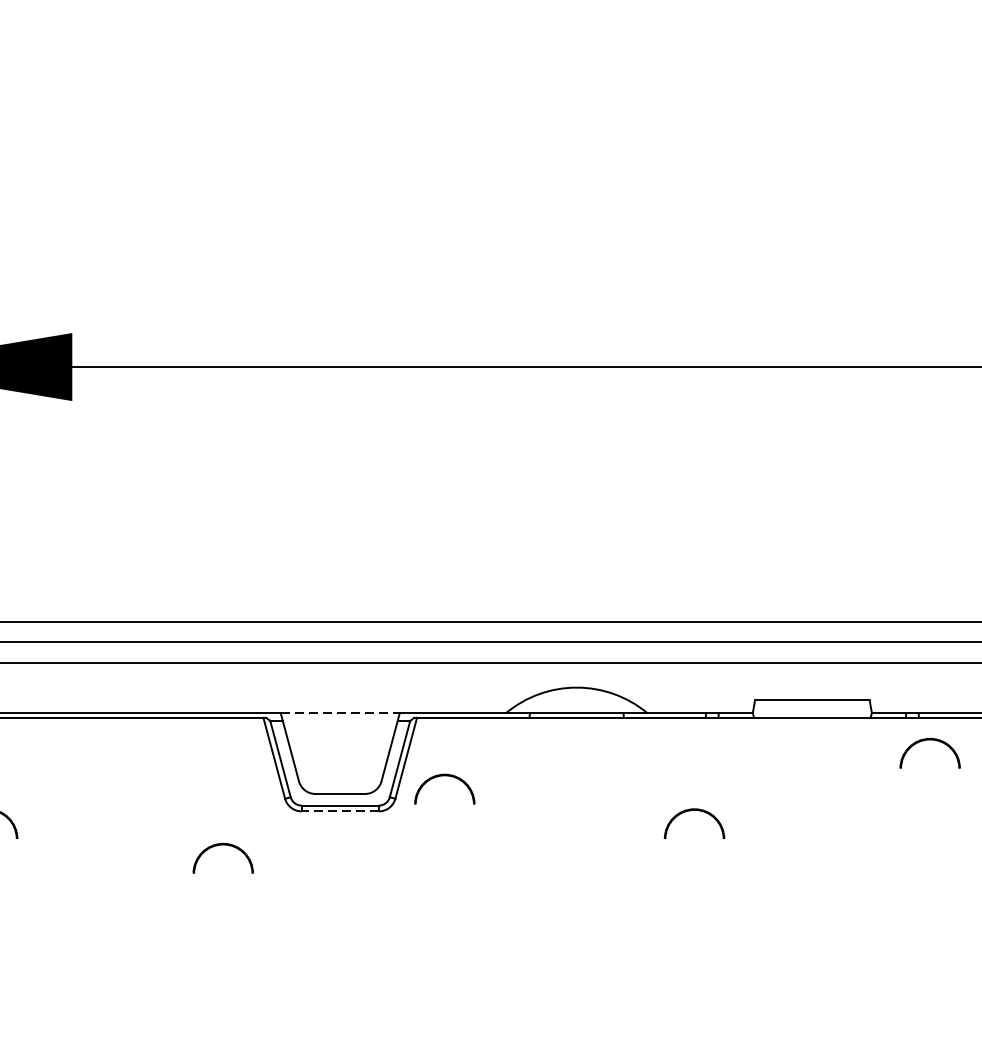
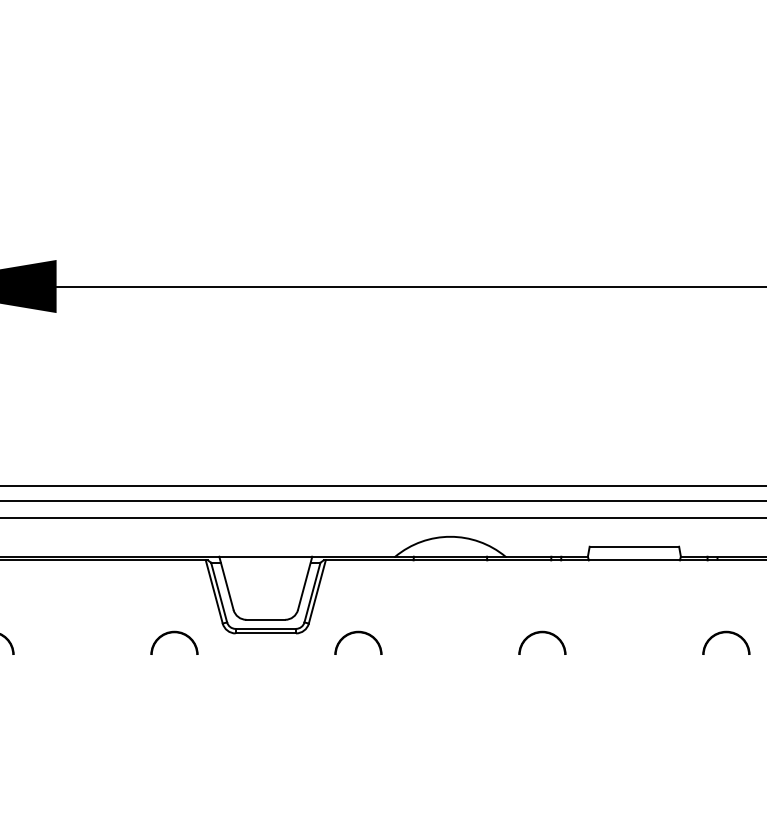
line: (341, 712) -> (266, 556), dashed -> solid
part: (930, 741) -> (726, 633), moved
part: (444, 776) -> (358, 633), moved
line: (339, 811) -> (265, 633), dashed -> solid
part: (223, 846) -> (174, 633), moved

